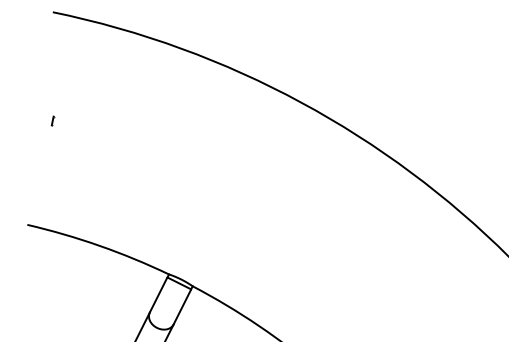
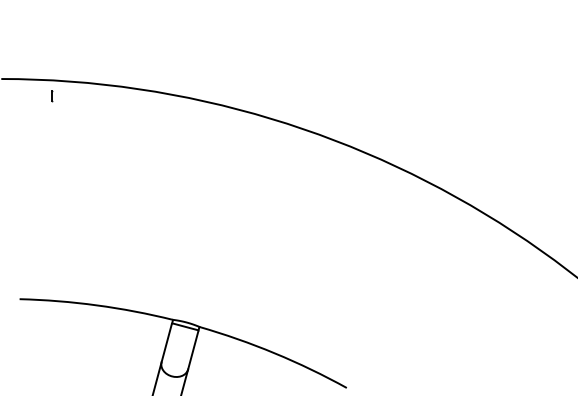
line: (53, 121) -> (52, 96), moved

